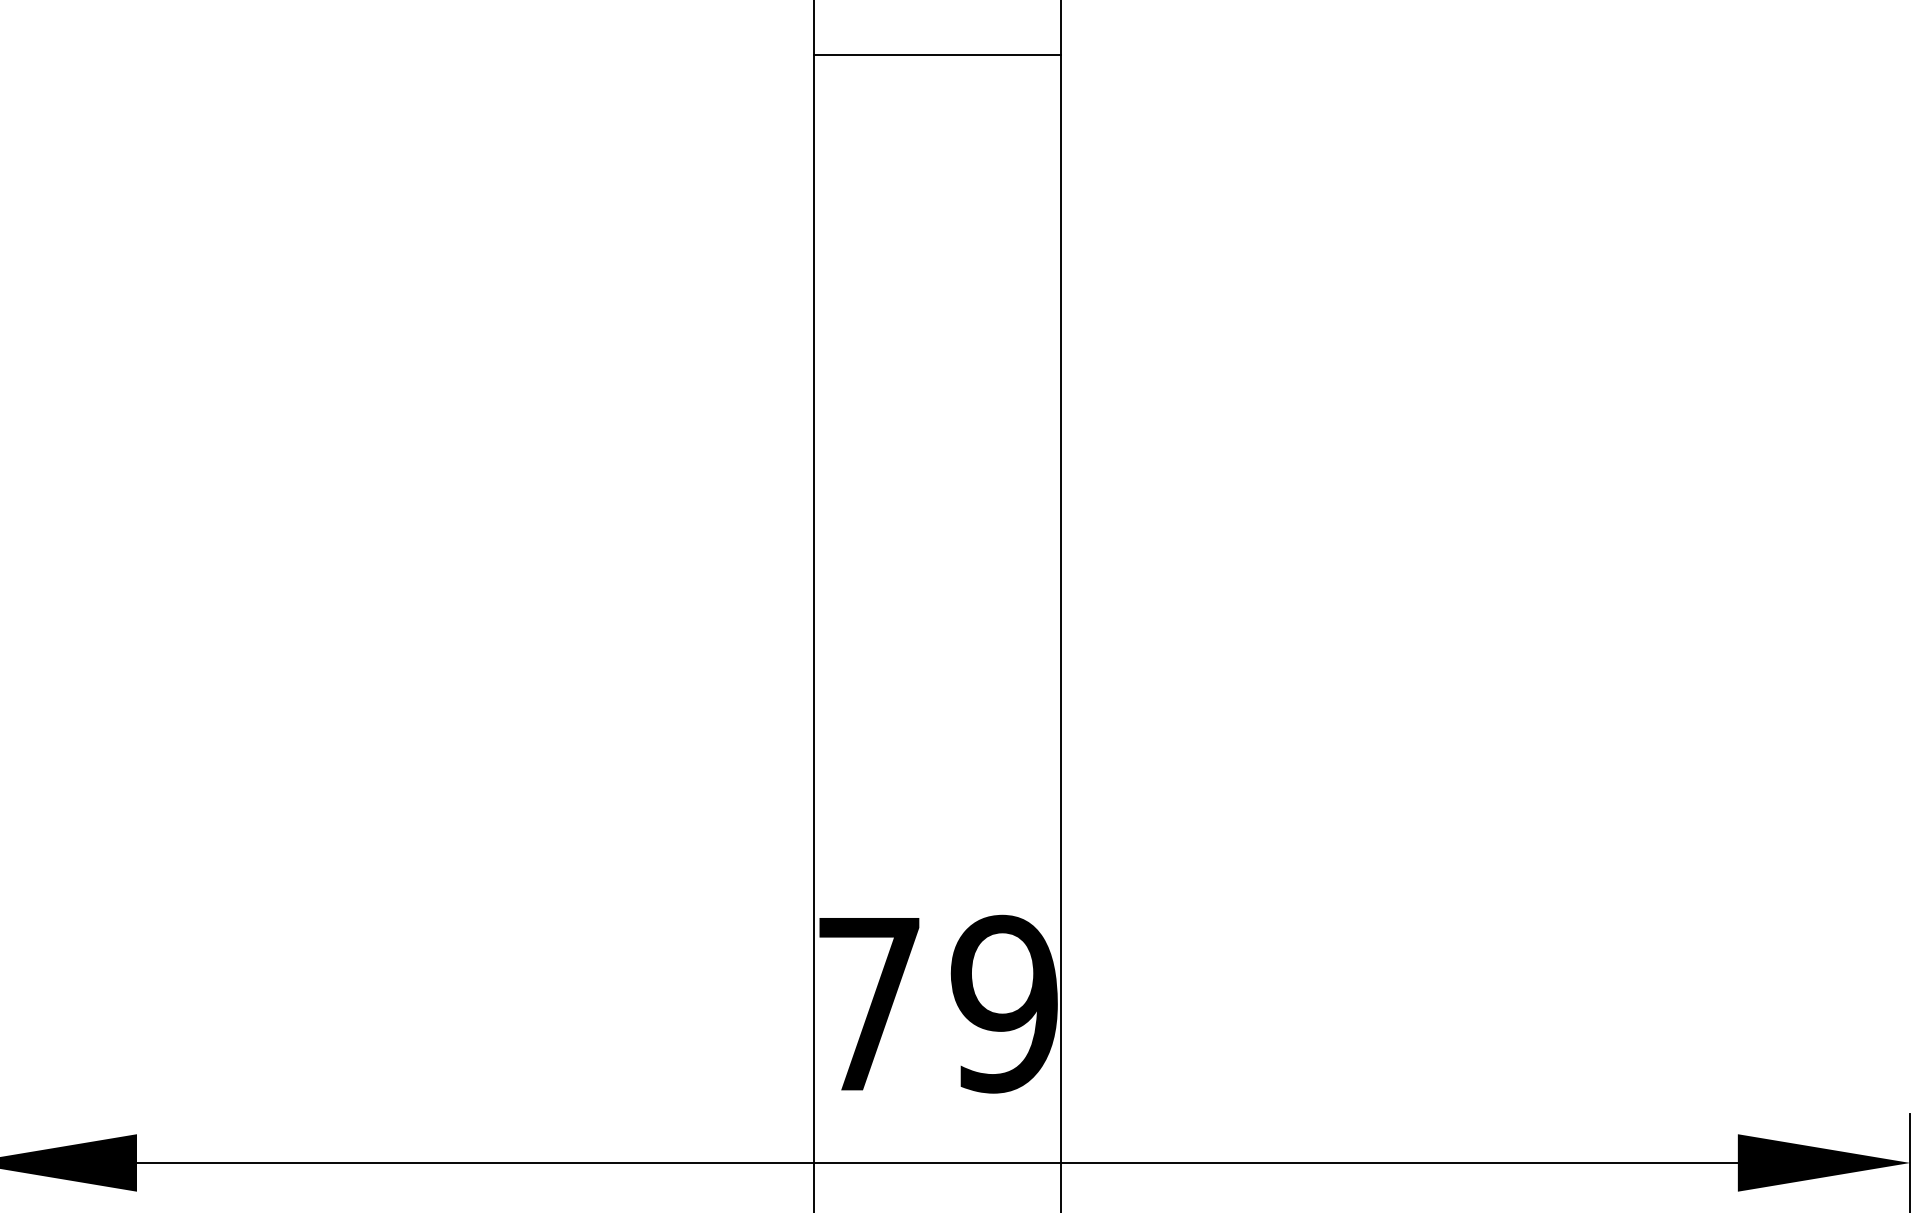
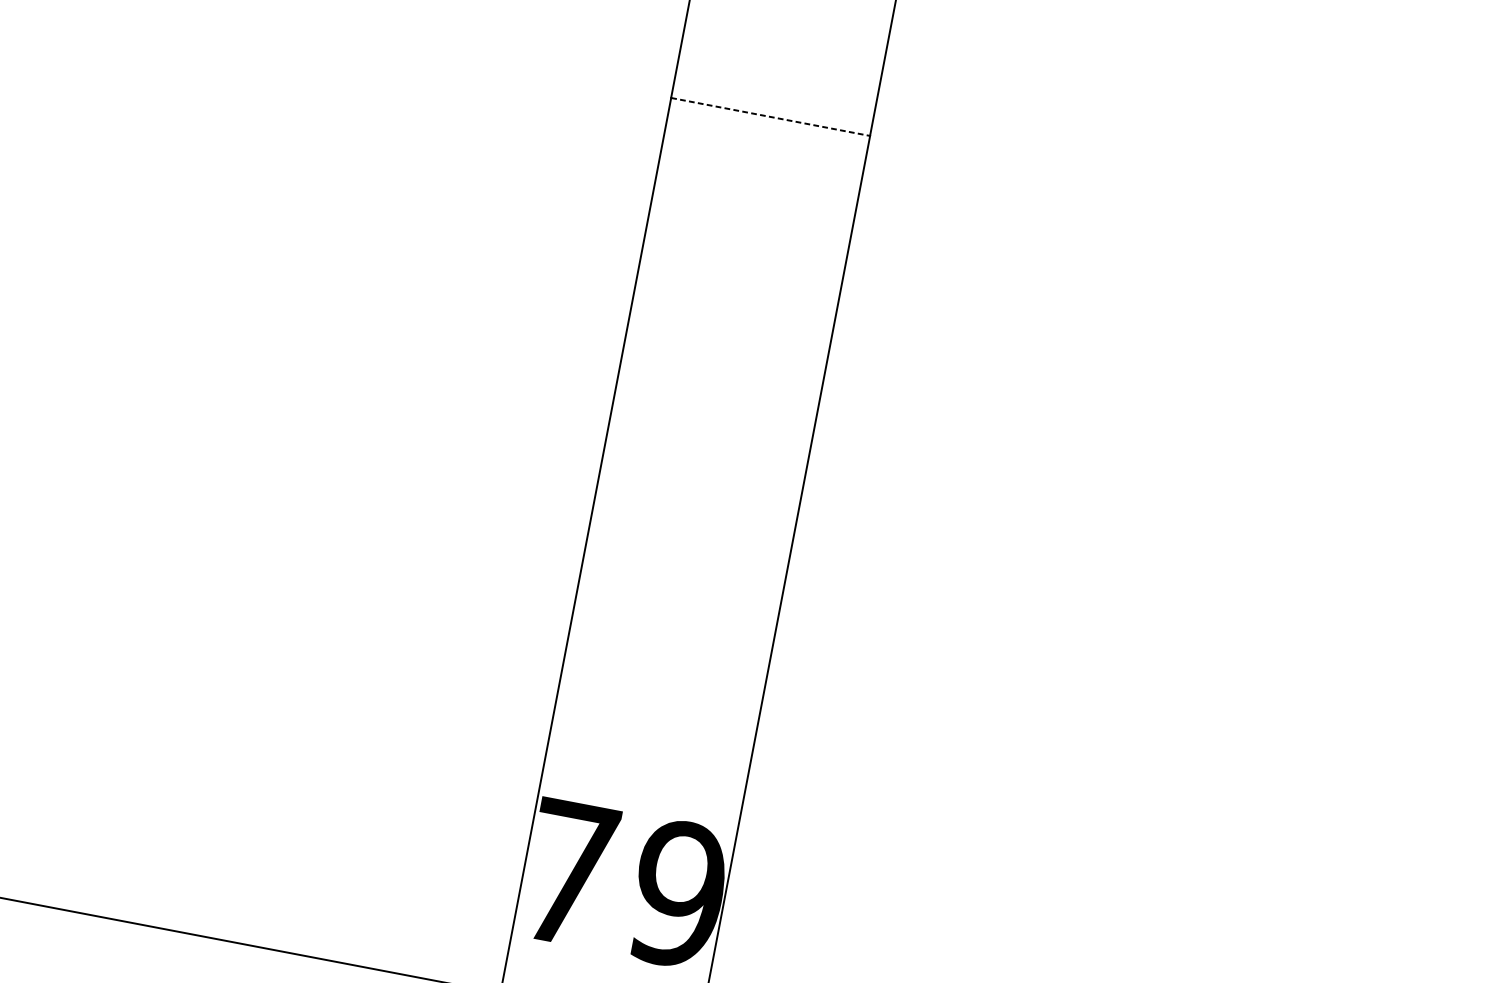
line: (937, 54) -> (770, 116), solid -> dashed

